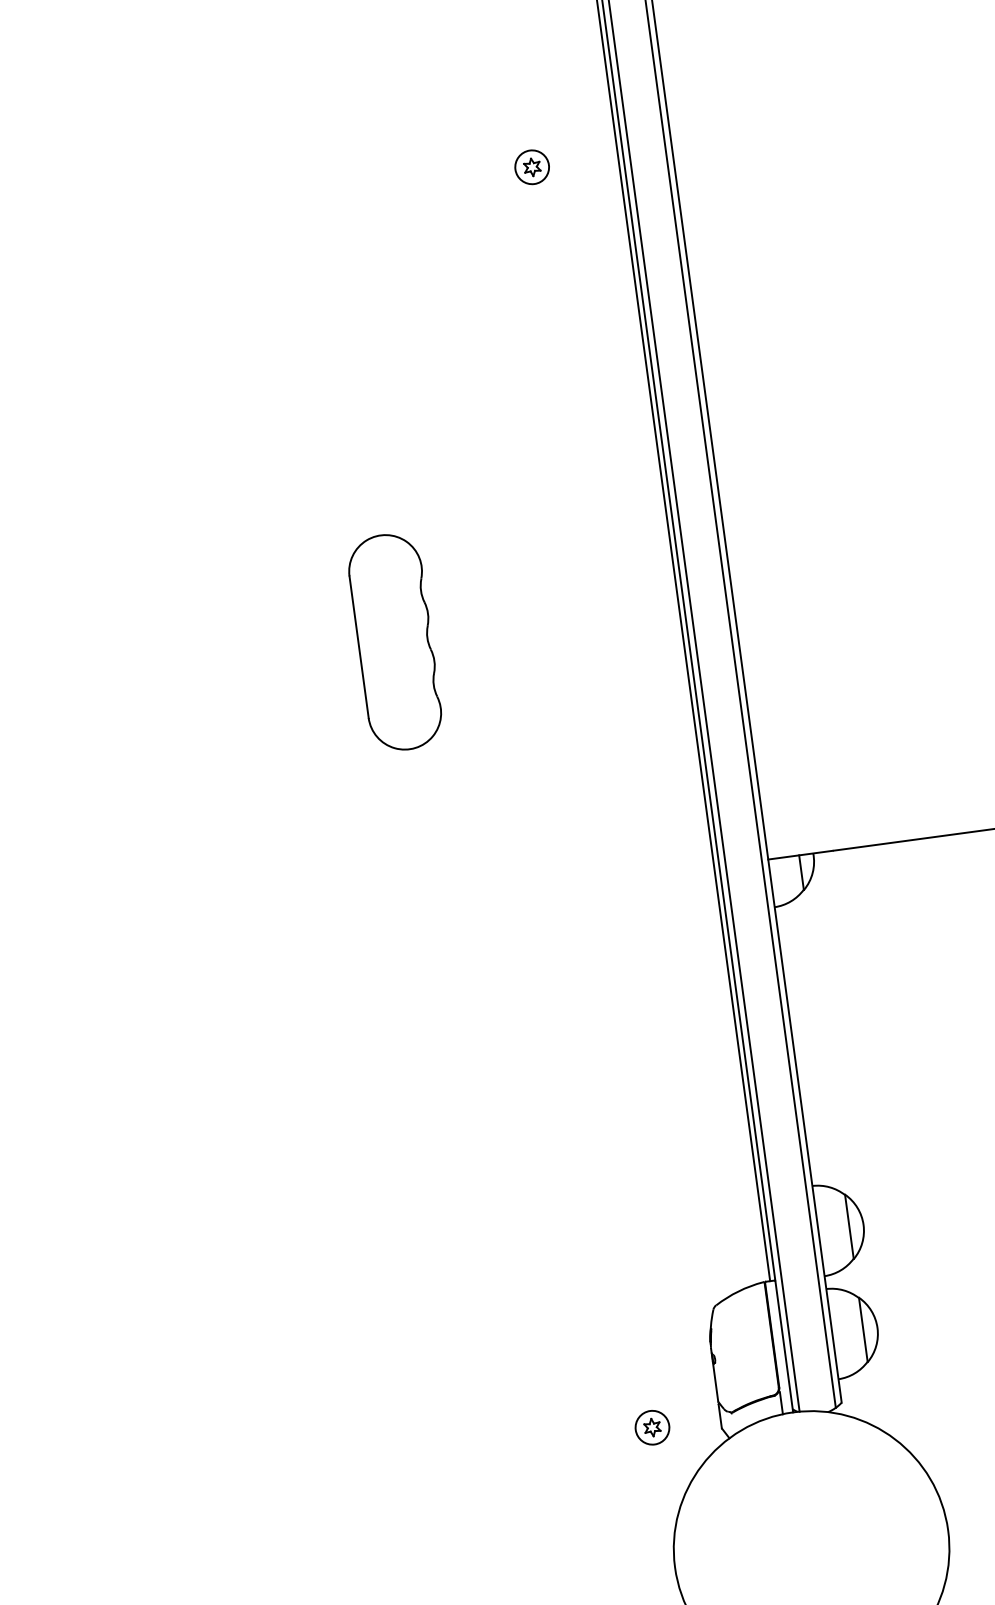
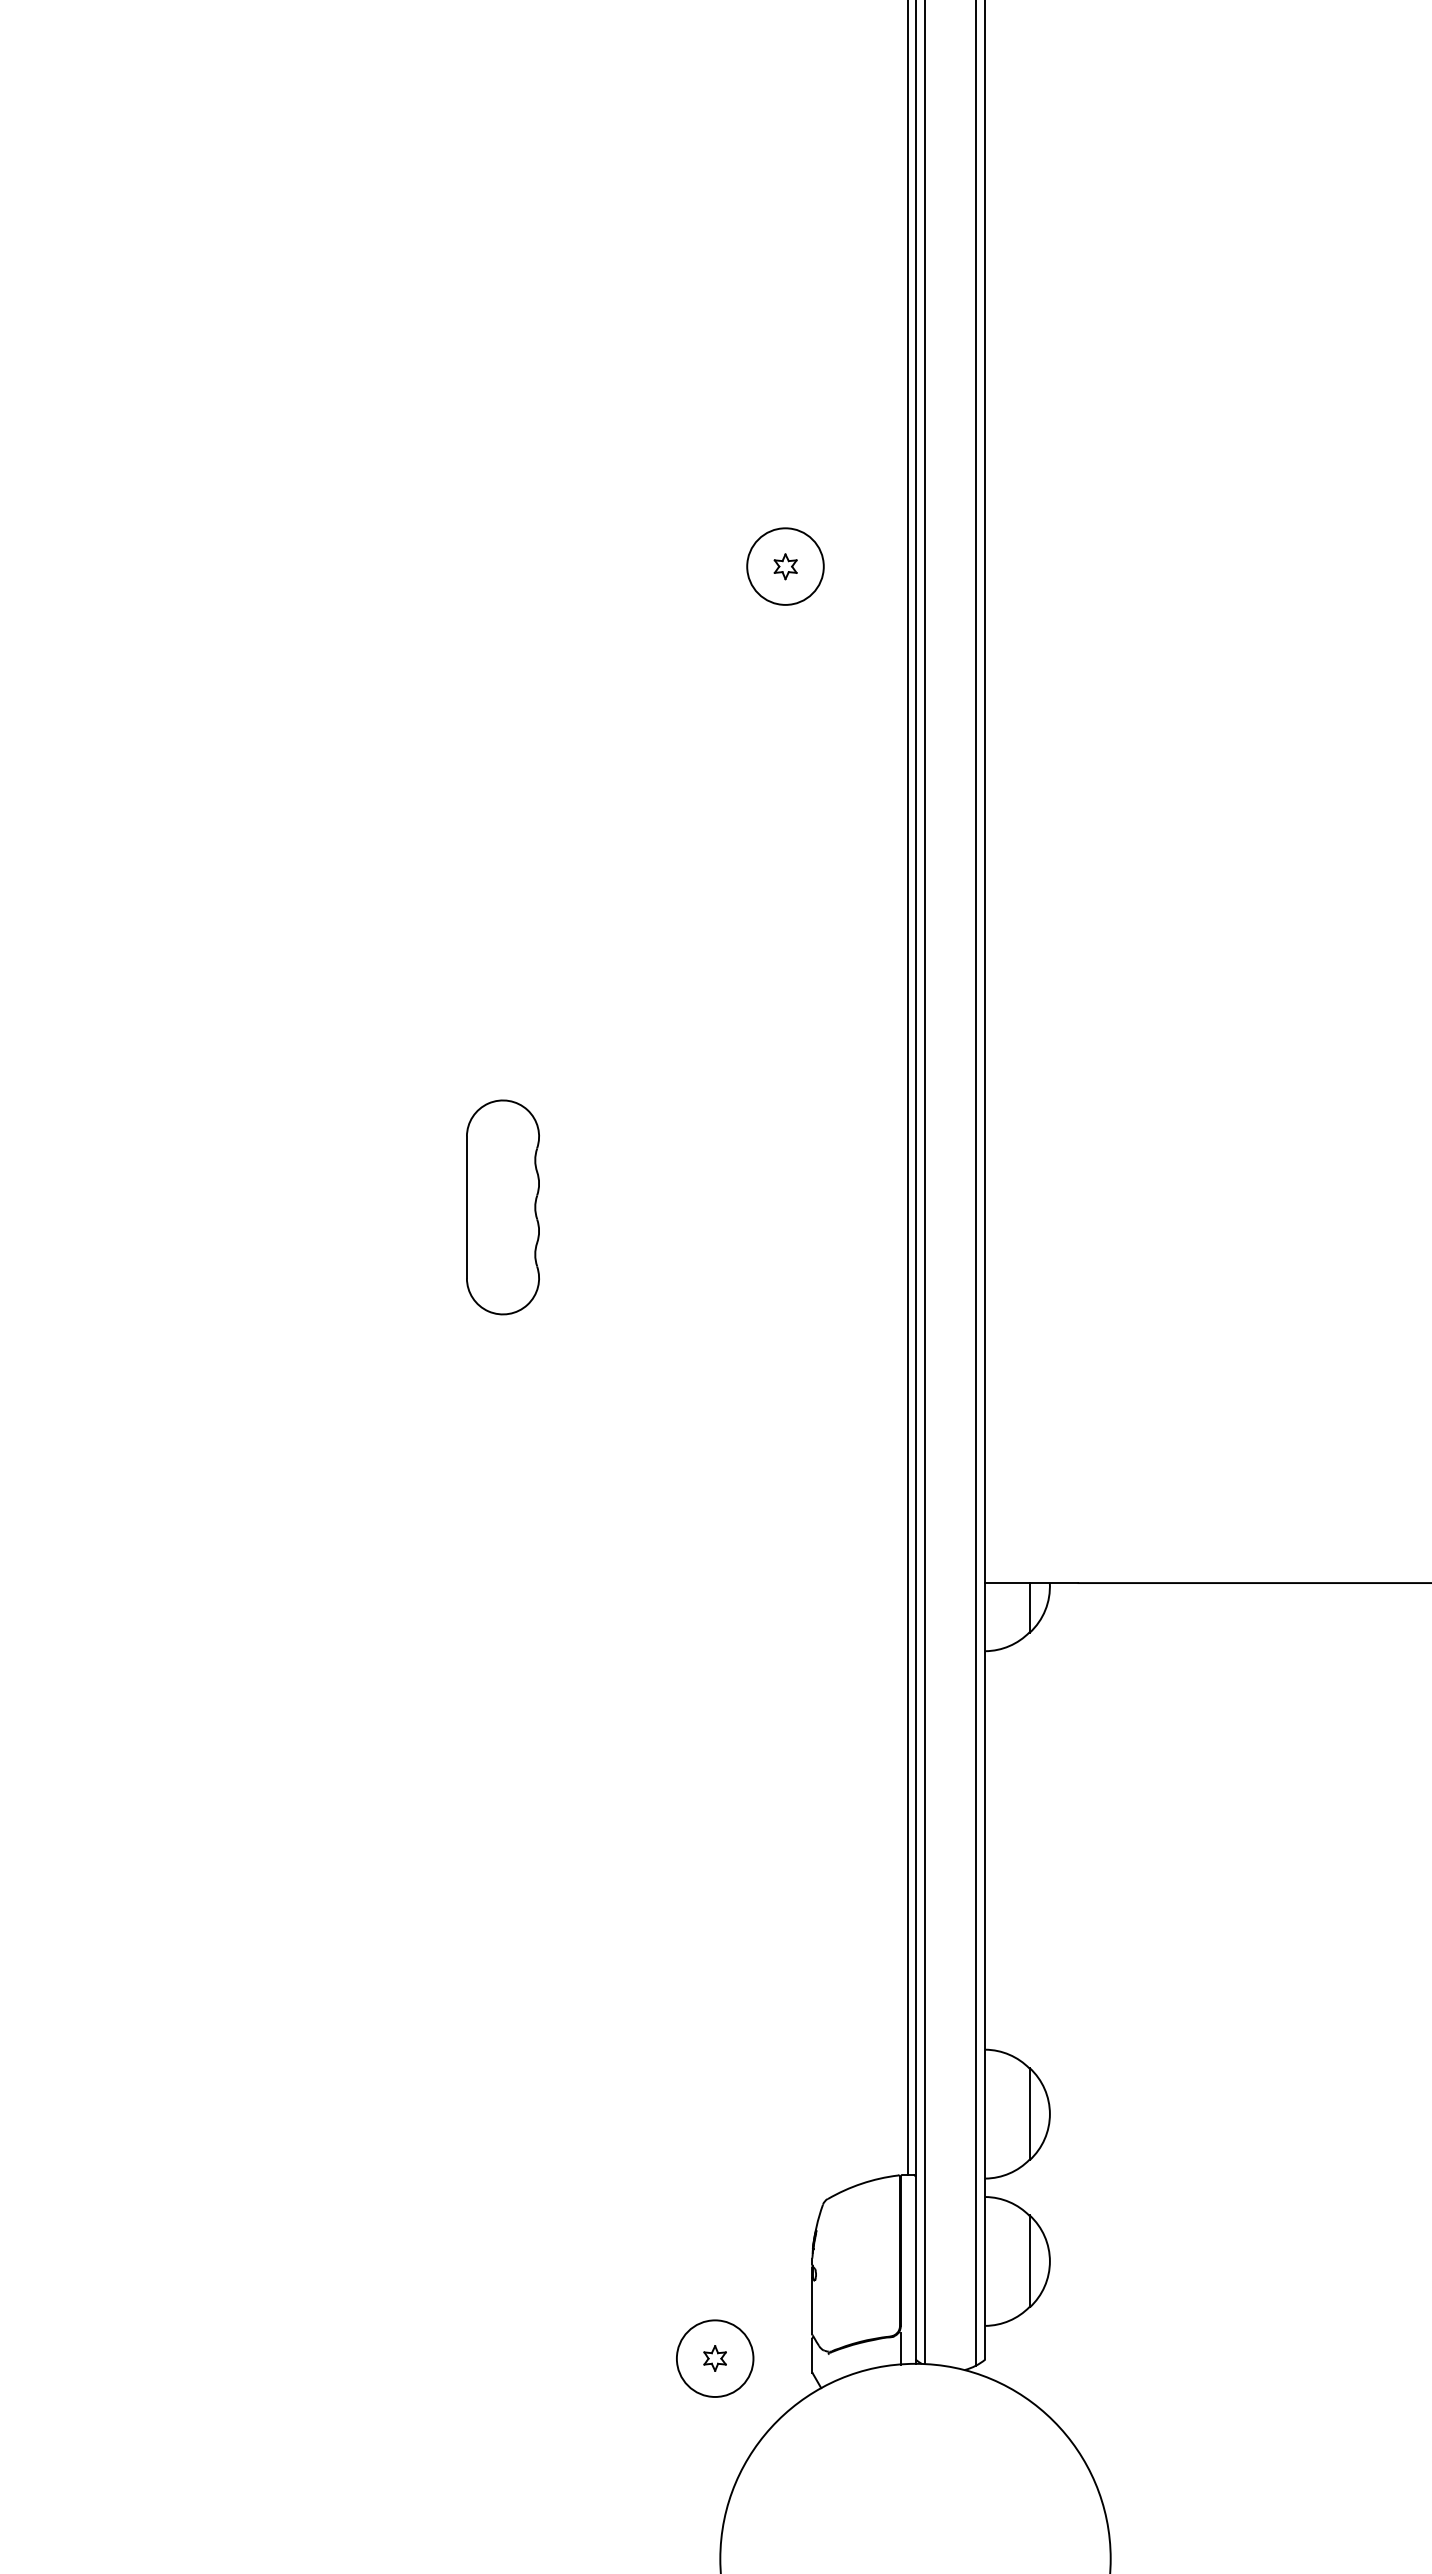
circle: (532, 167) -> (785, 566), size x1.6
part: (394, 642) -> (502, 1207), size x0.7
circle: (652, 1427) -> (715, 2358), size x1.6

